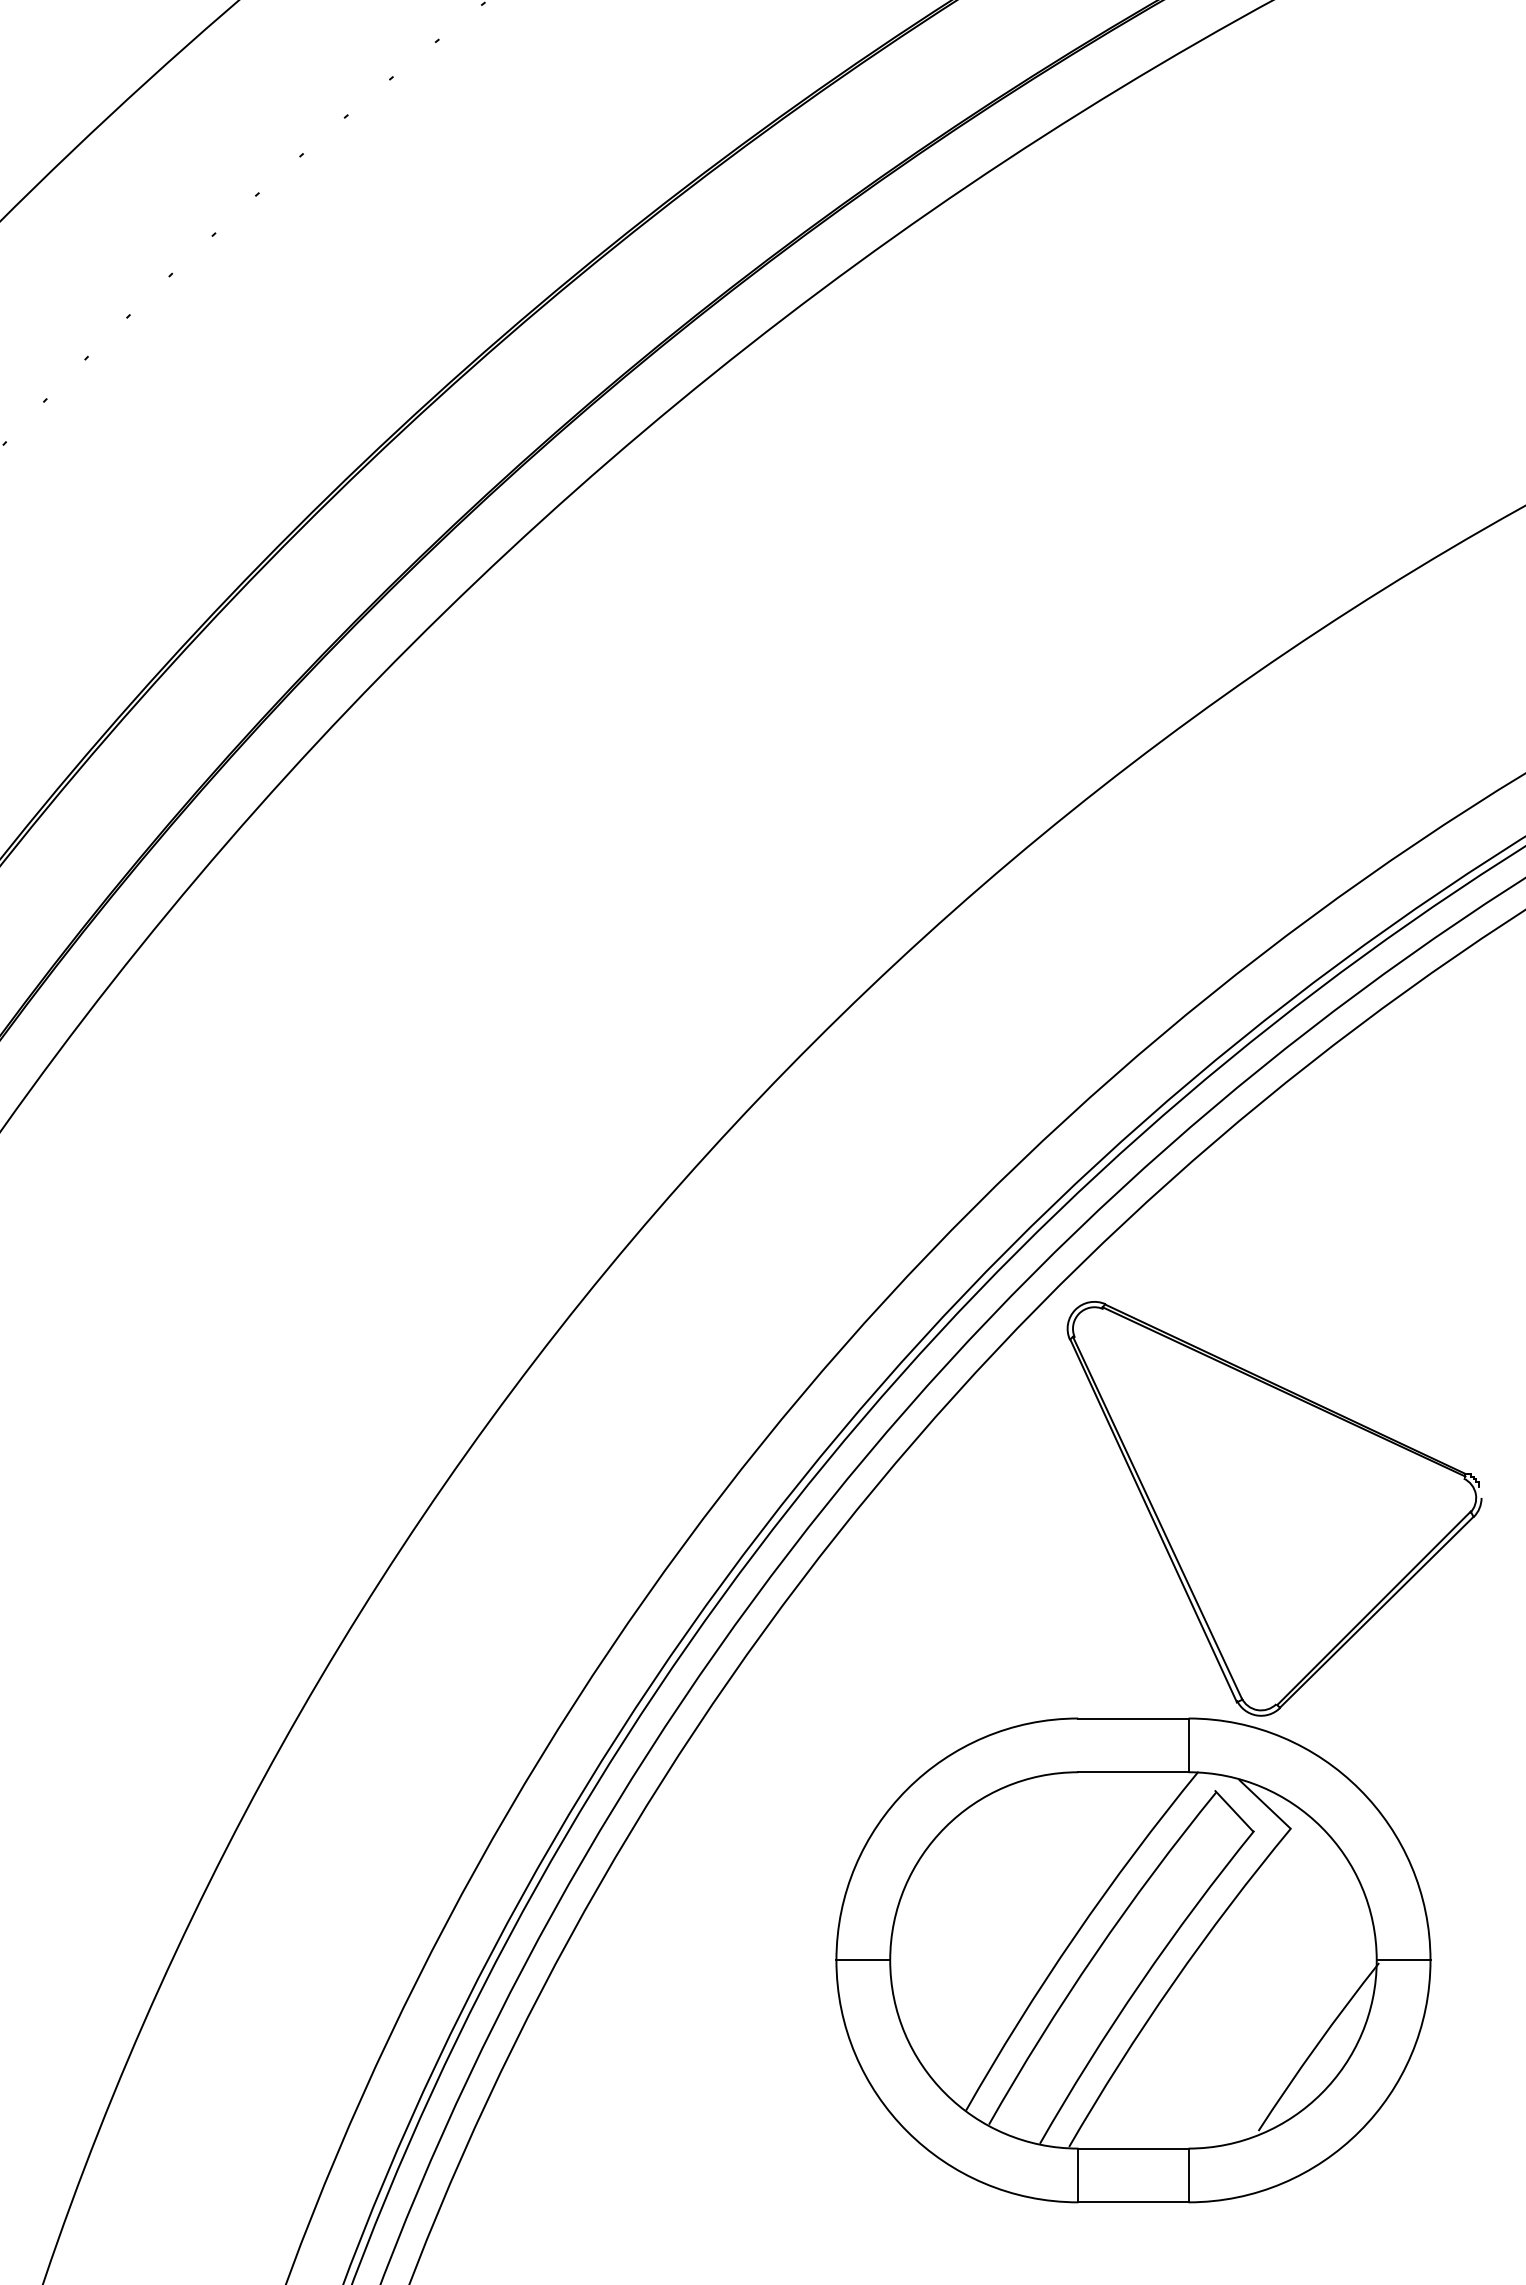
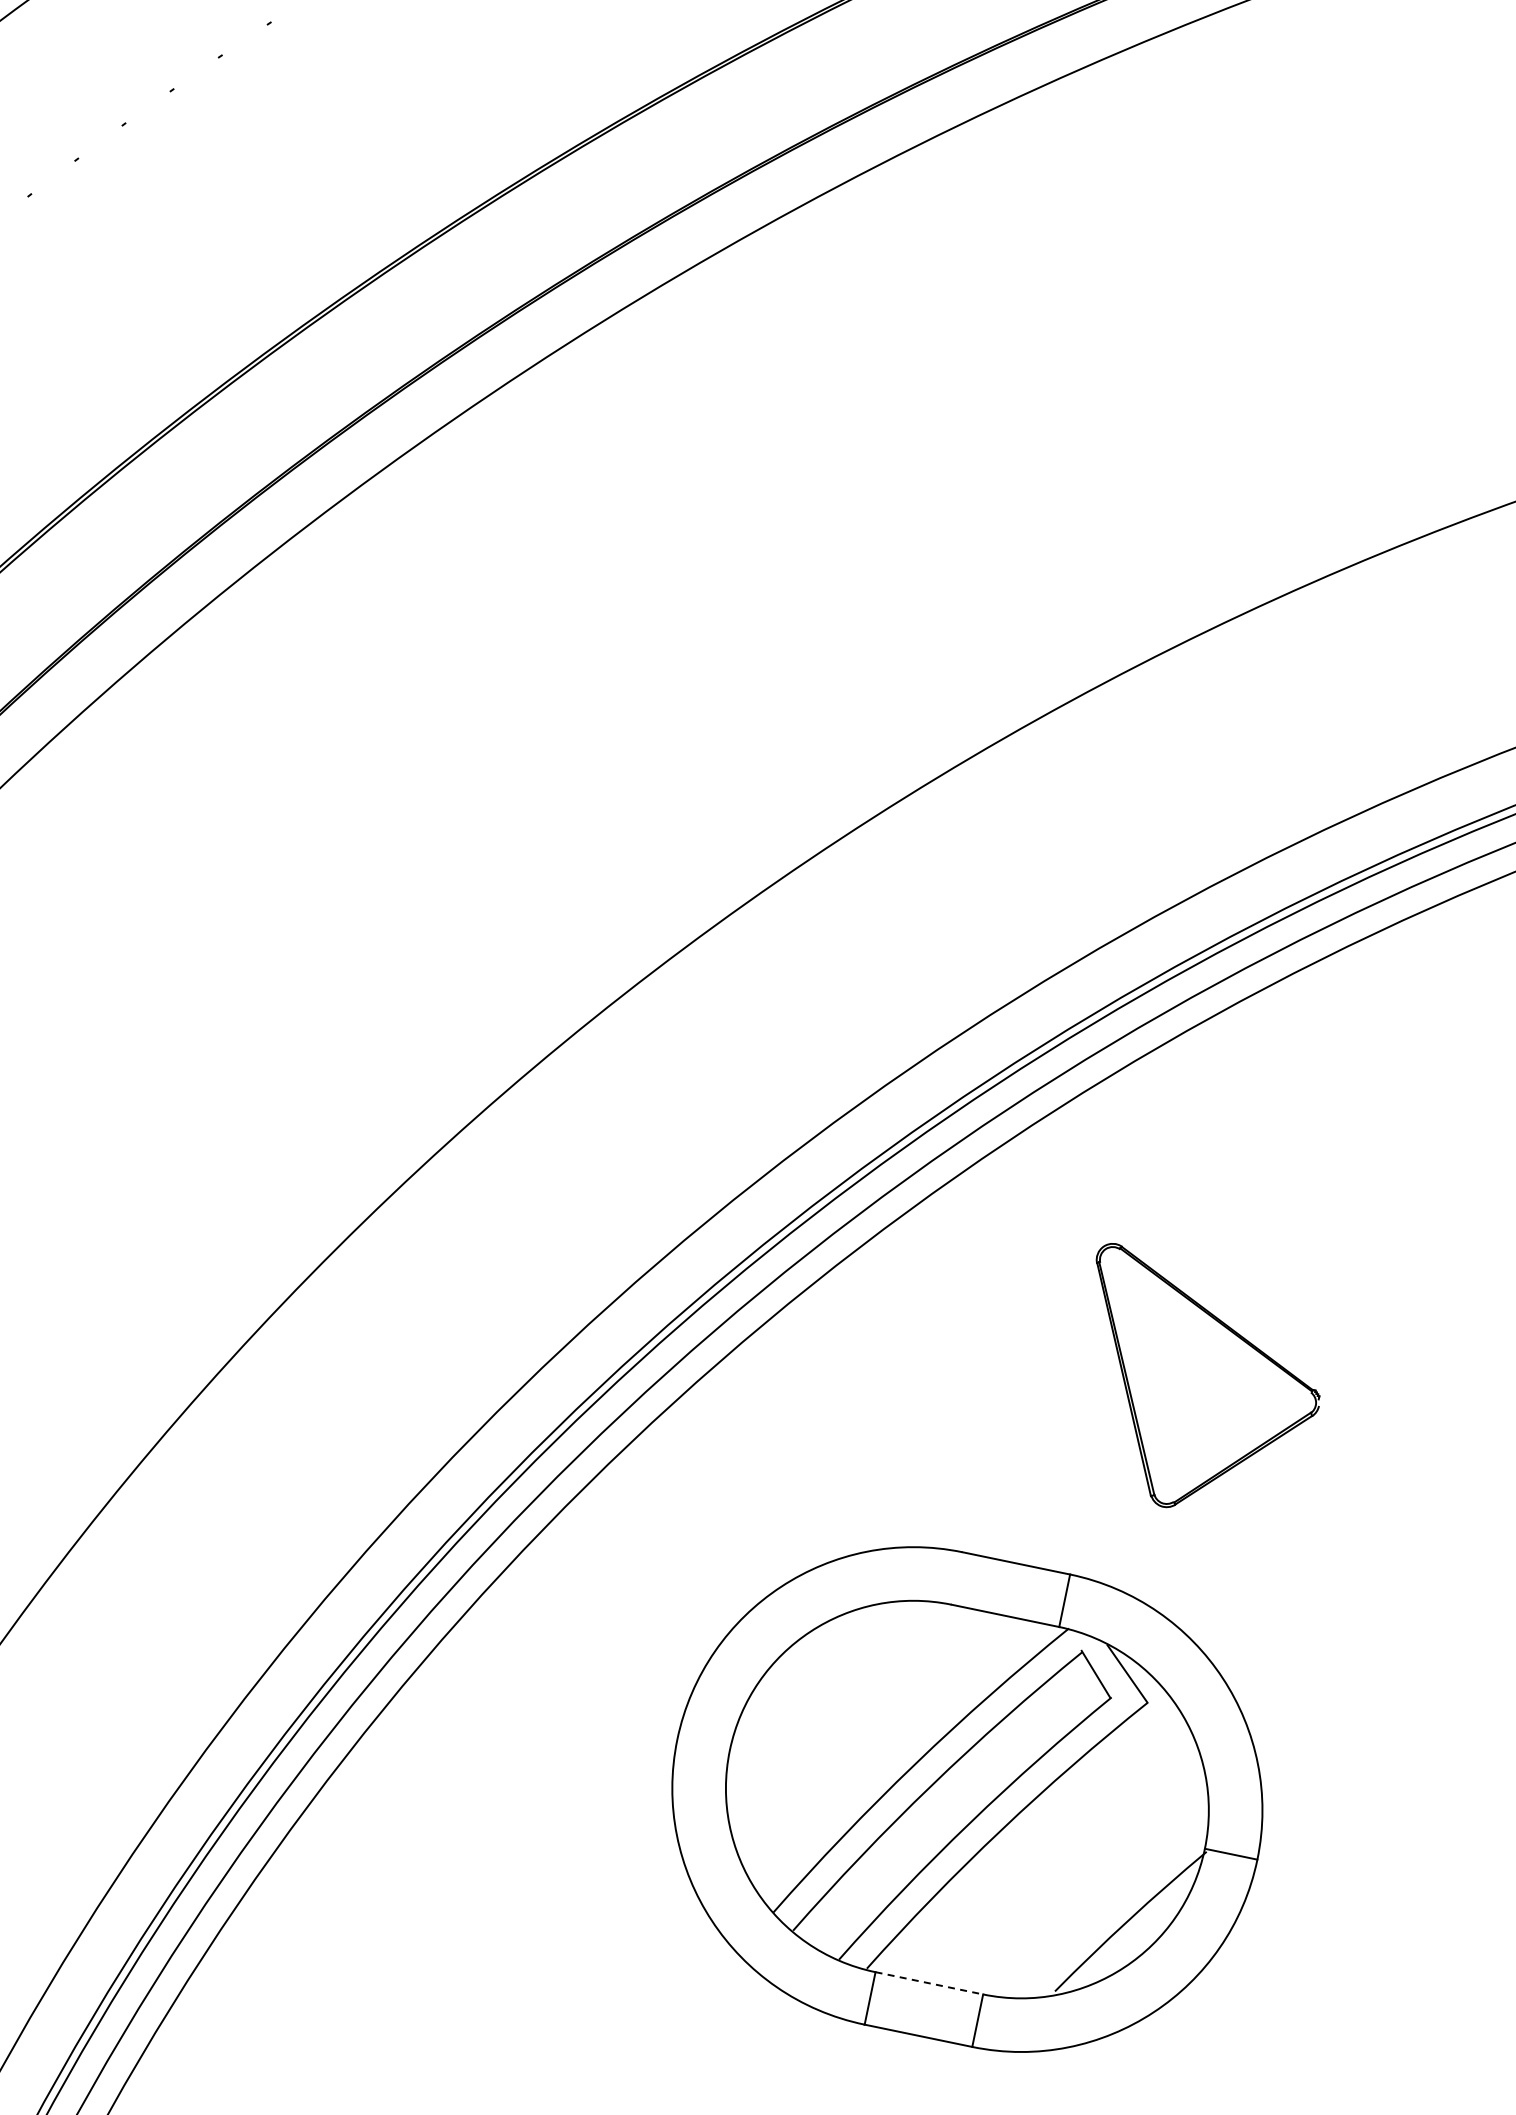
part: (1274, 1508) -> (1196, 1386), size x0.6
line: (863, 1960) -> (703, 1745), removed
line: (1133, 2148) -> (929, 1983), solid -> dashed

